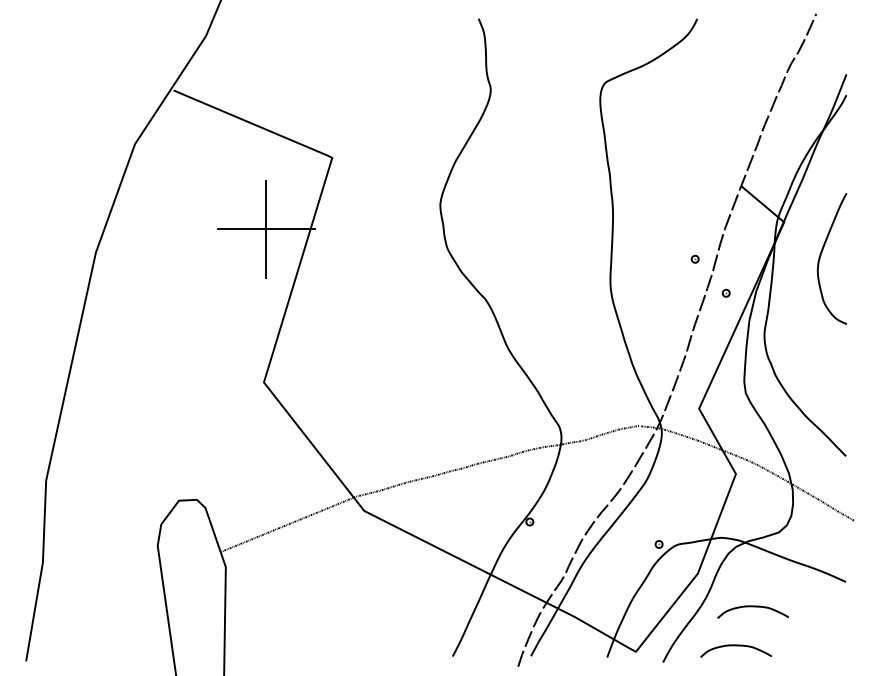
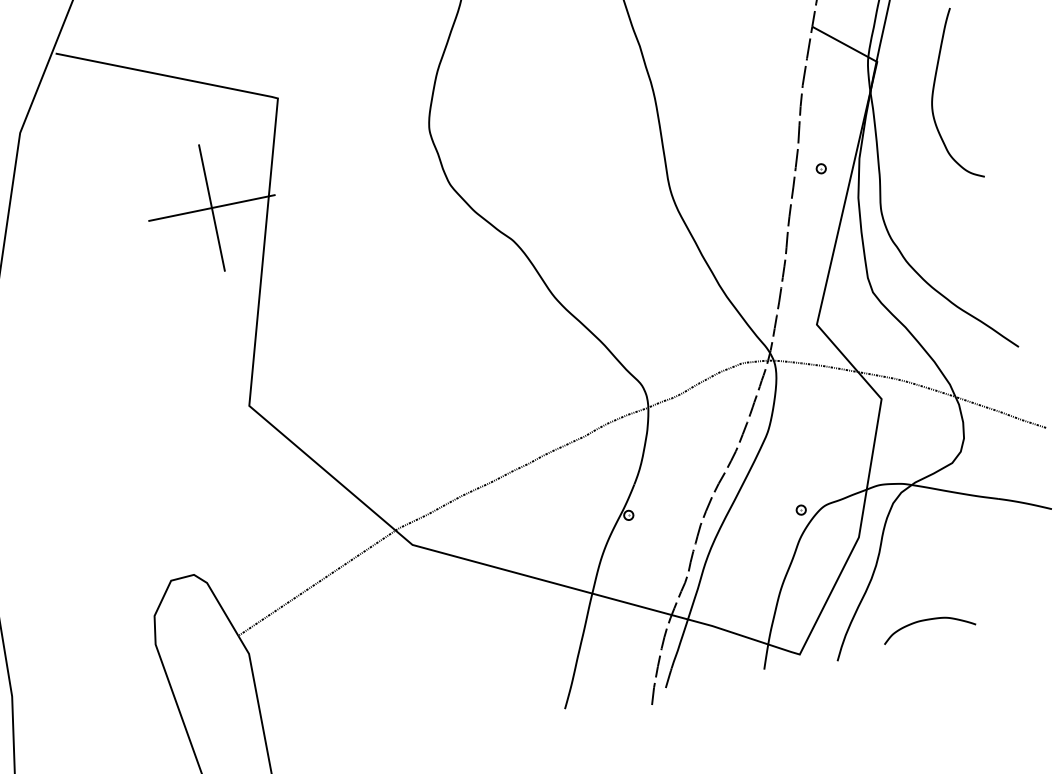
part: (694, 258) -> (771, 132), removed
curve: (753, 607) -> (939, 566), removed

